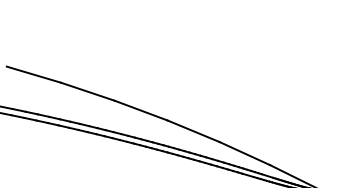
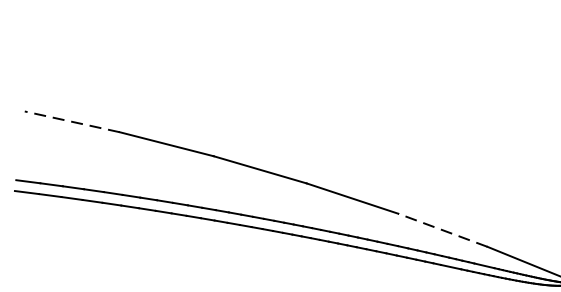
line: (33, 74) -> (71, 121), solid -> dashed
line: (244, 153) -> (442, 230), solid -> dashed

